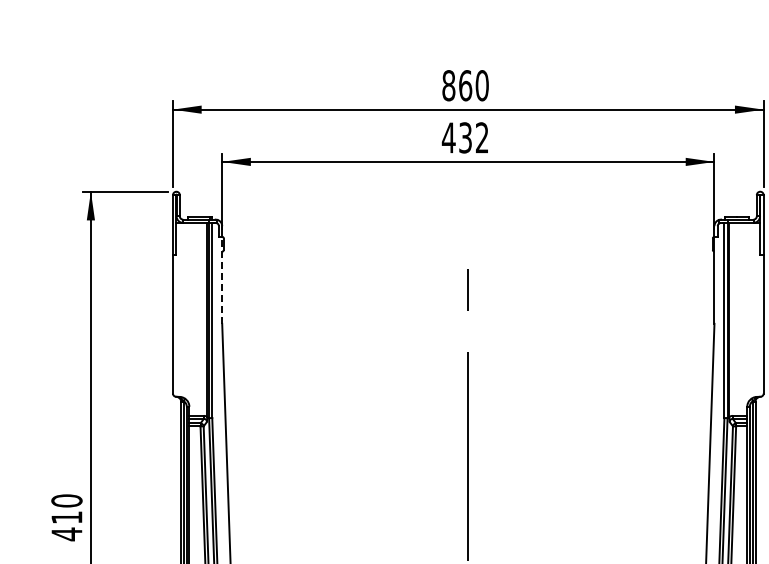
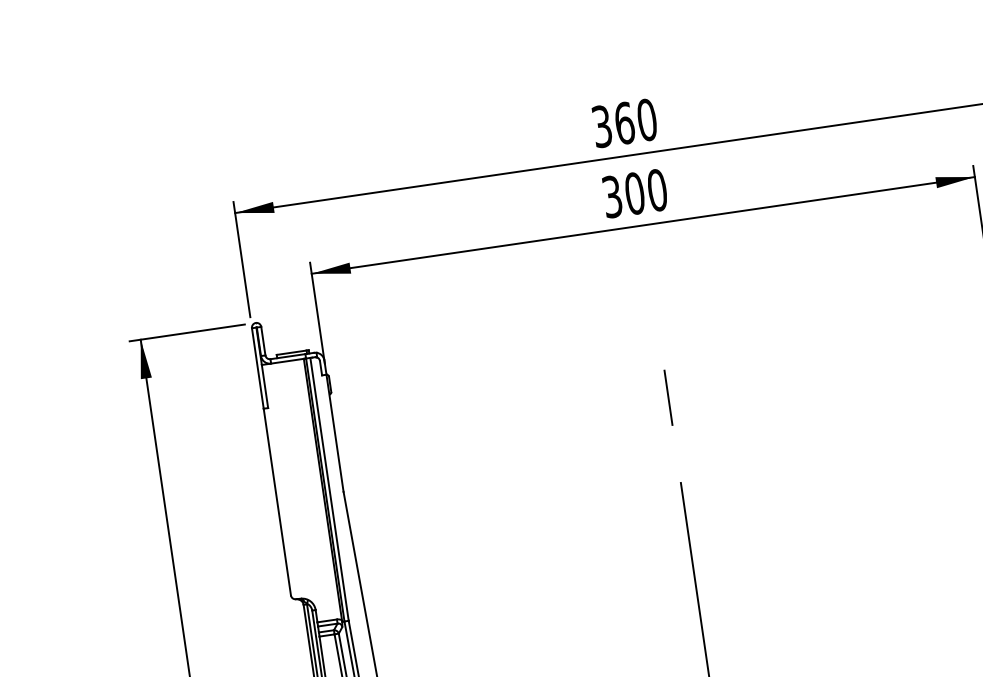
text: (448, 85) -> (601, 126), 860 -> 360
text: (464, 137) -> (633, 193), 432 -> 300
line: (222, 279) -> (335, 432), dashed -> solid

